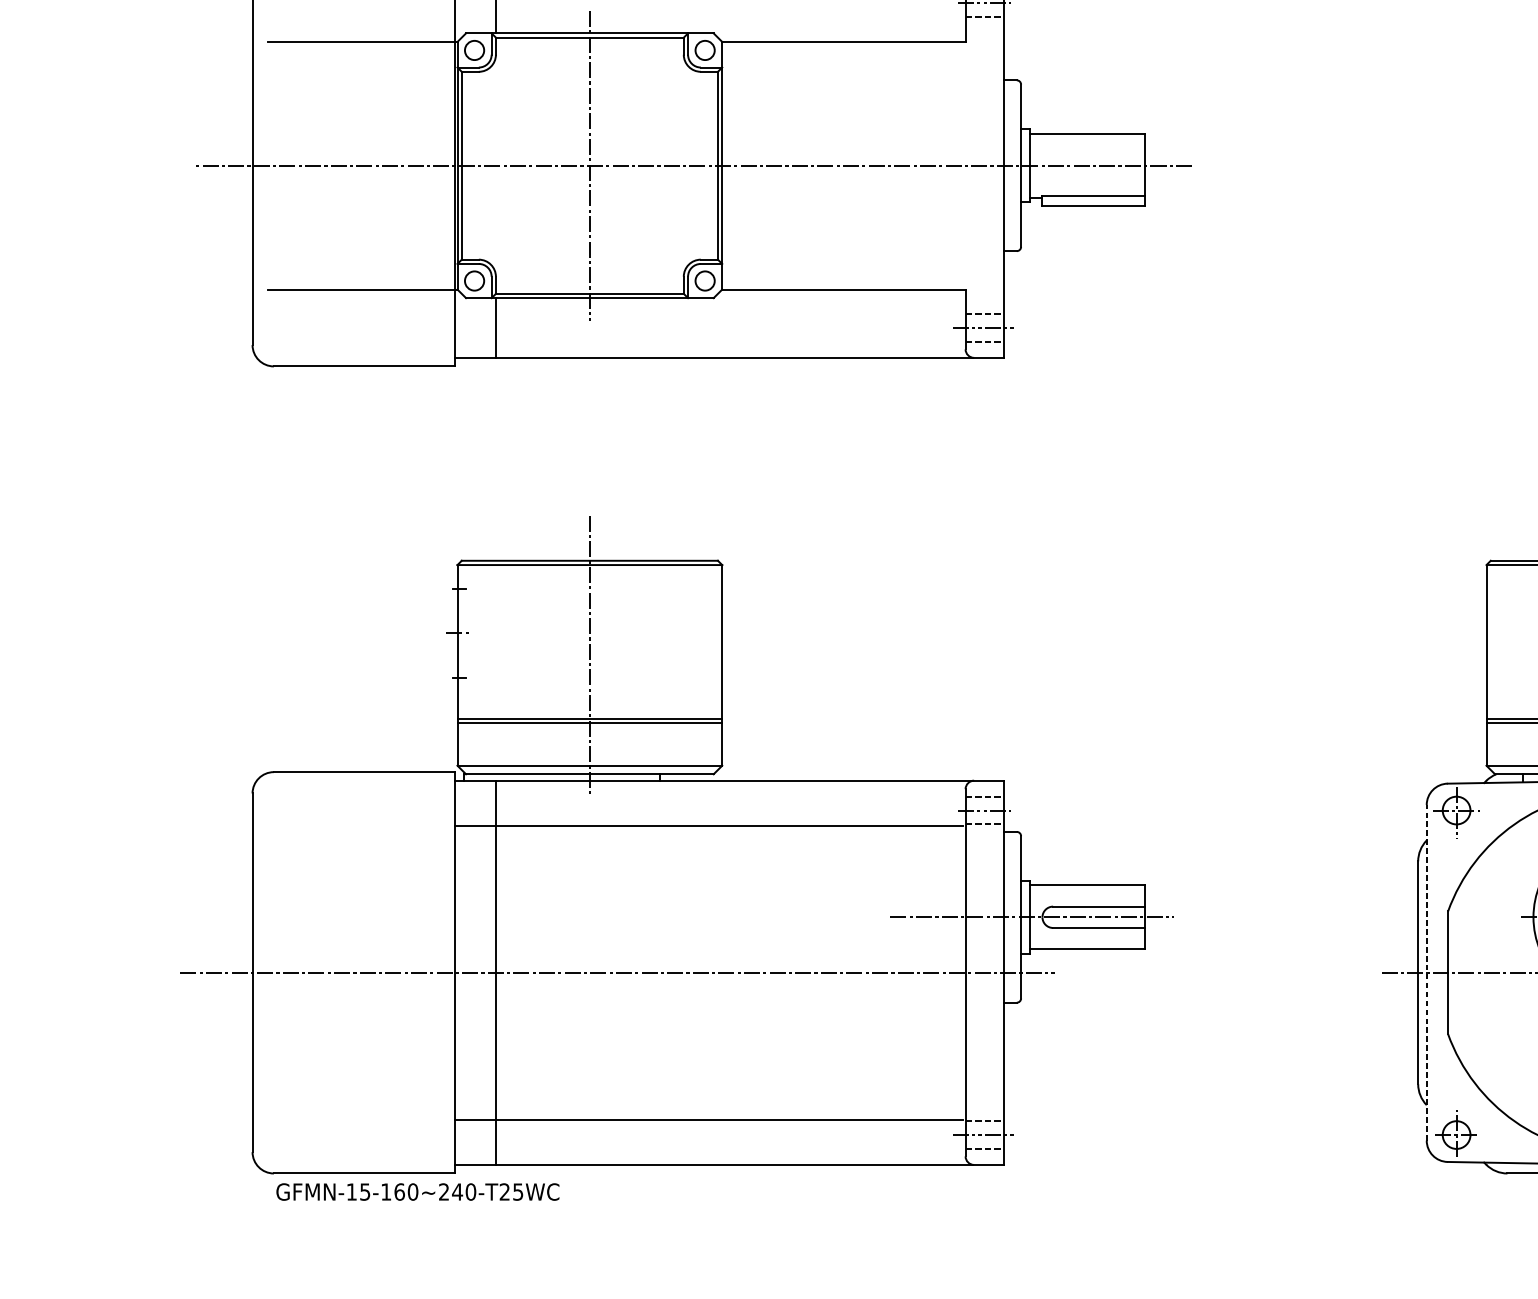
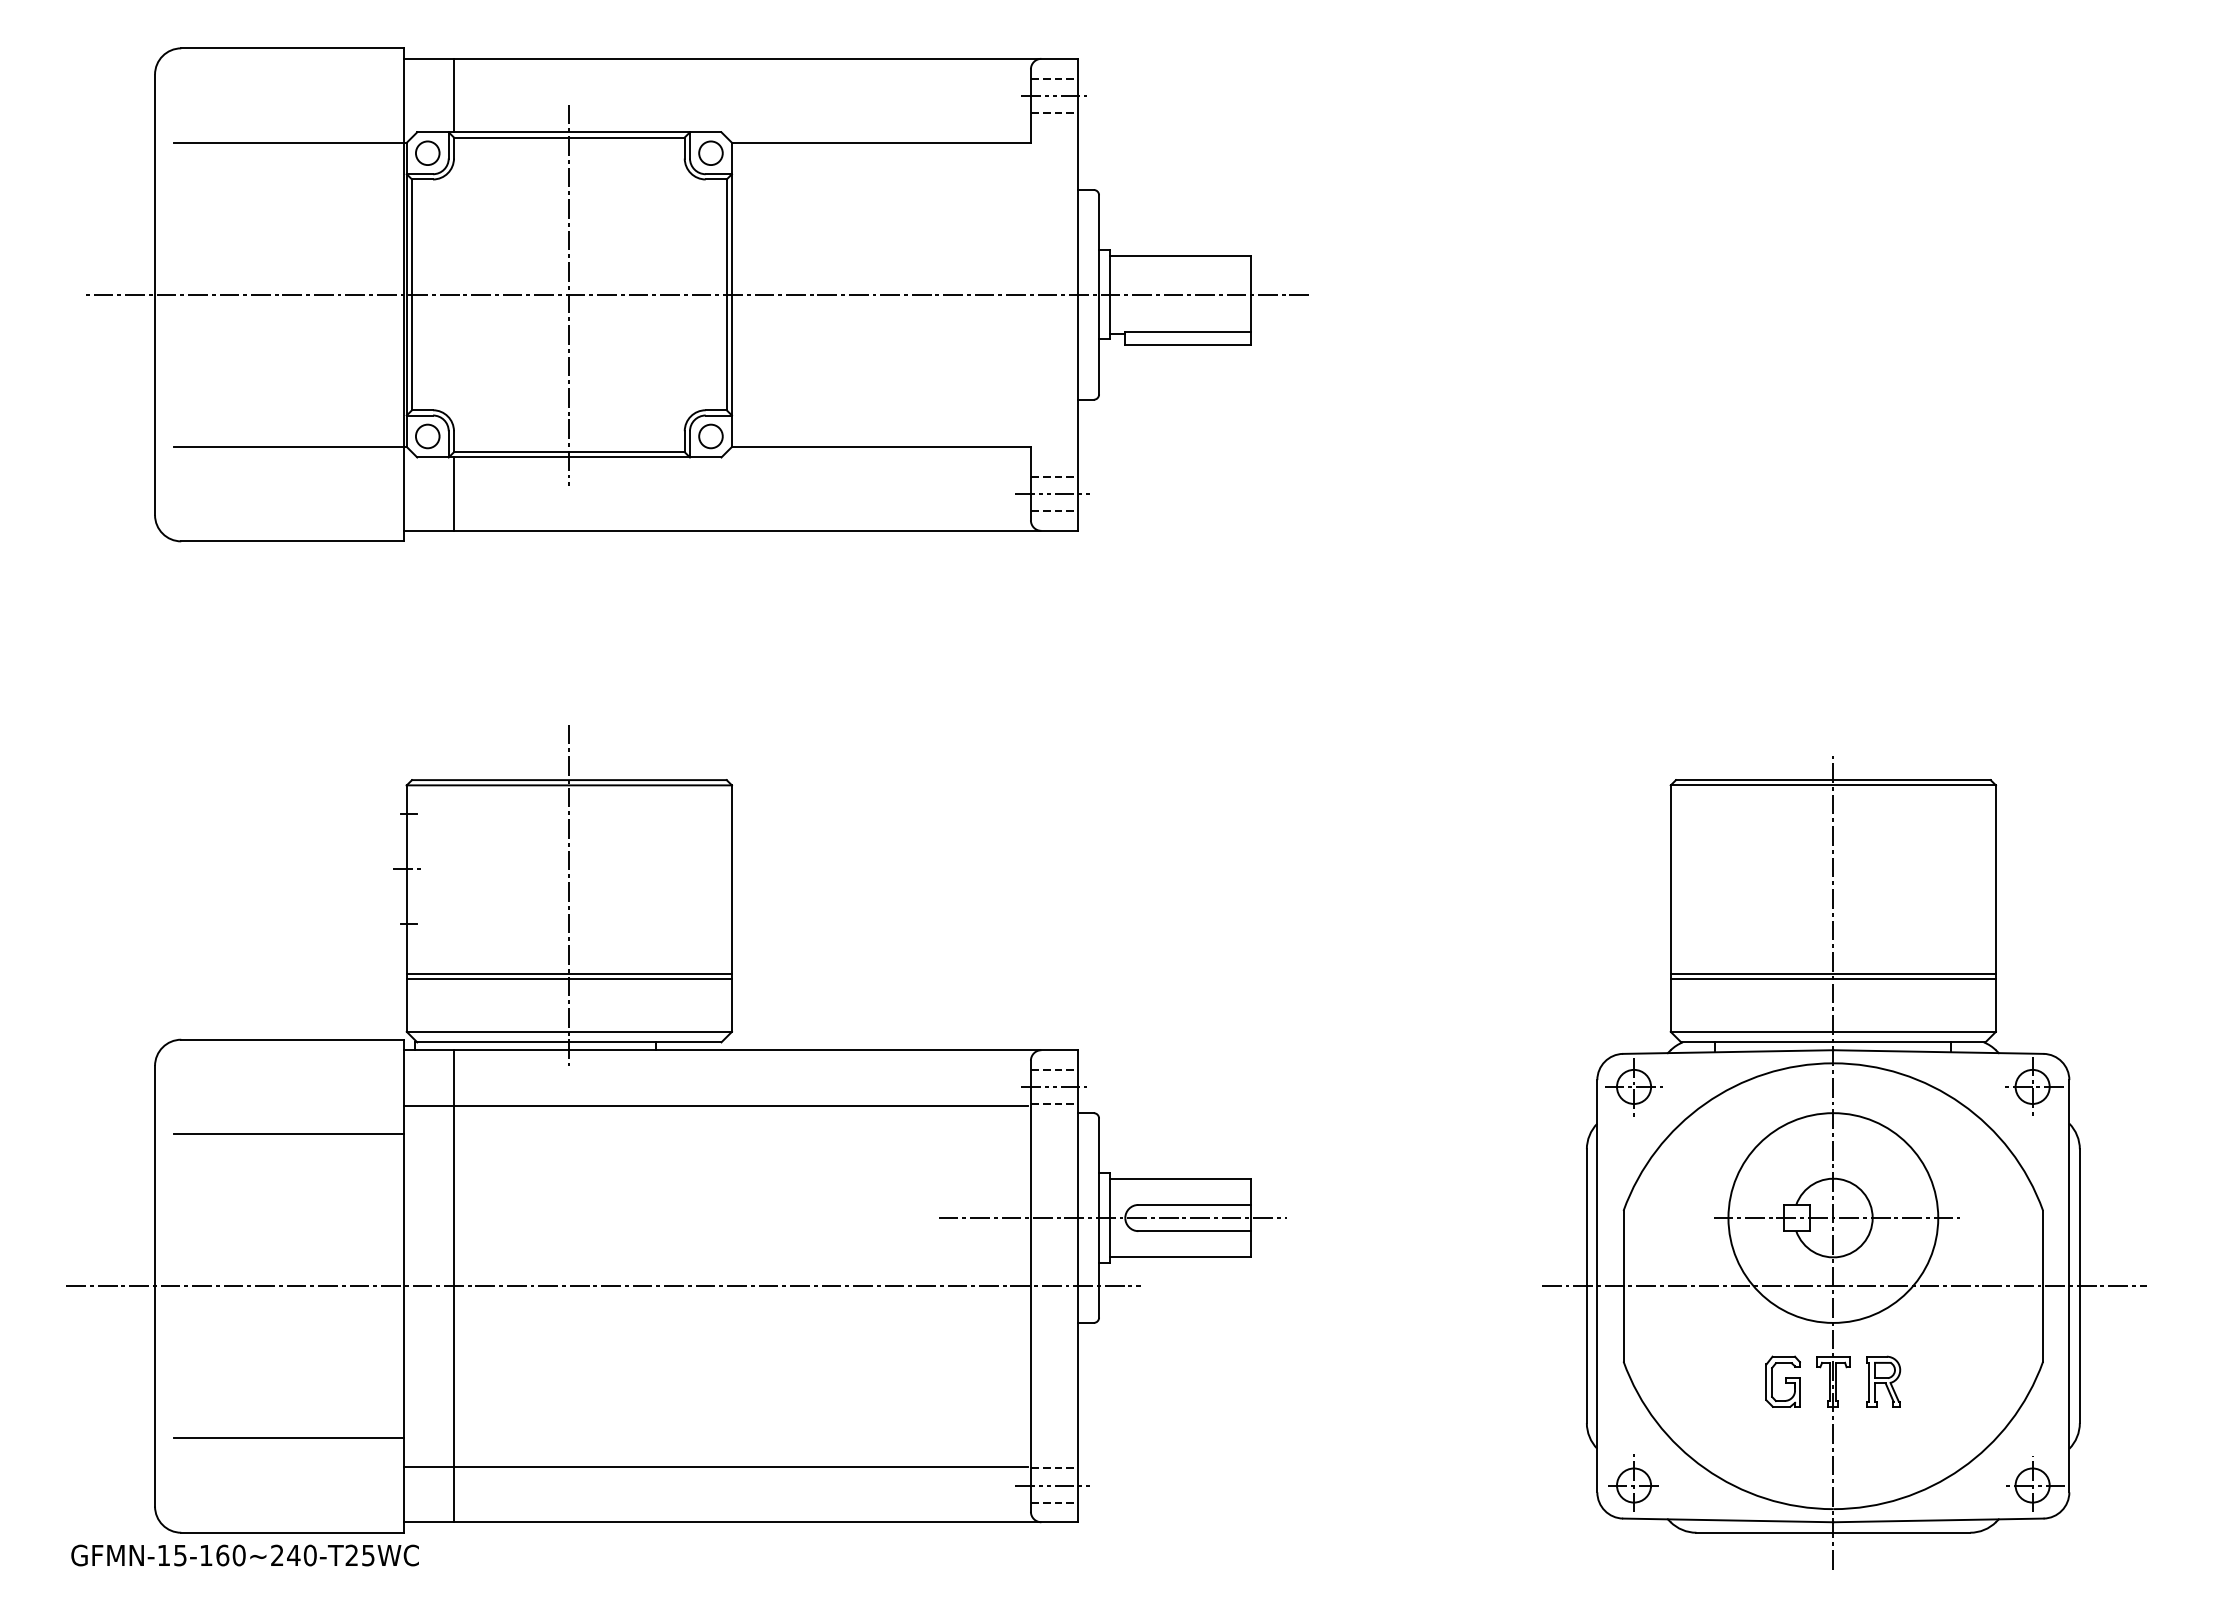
line: (361, 849) -> (288, 1134), added
line: (1426, 972) -> (1597, 1285), dashed -> solid
line: (361, 1096) -> (288, 1438), added
text: (417, 1192) -> (244, 1555), moved

